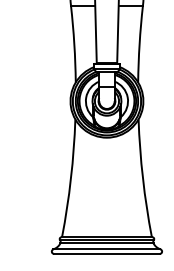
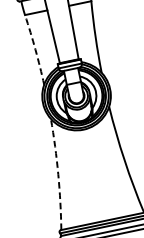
arc: (74, 44) -> (35, 50), solid -> dashed
arc: (70, 178) -> (57, 174), solid -> dashed

